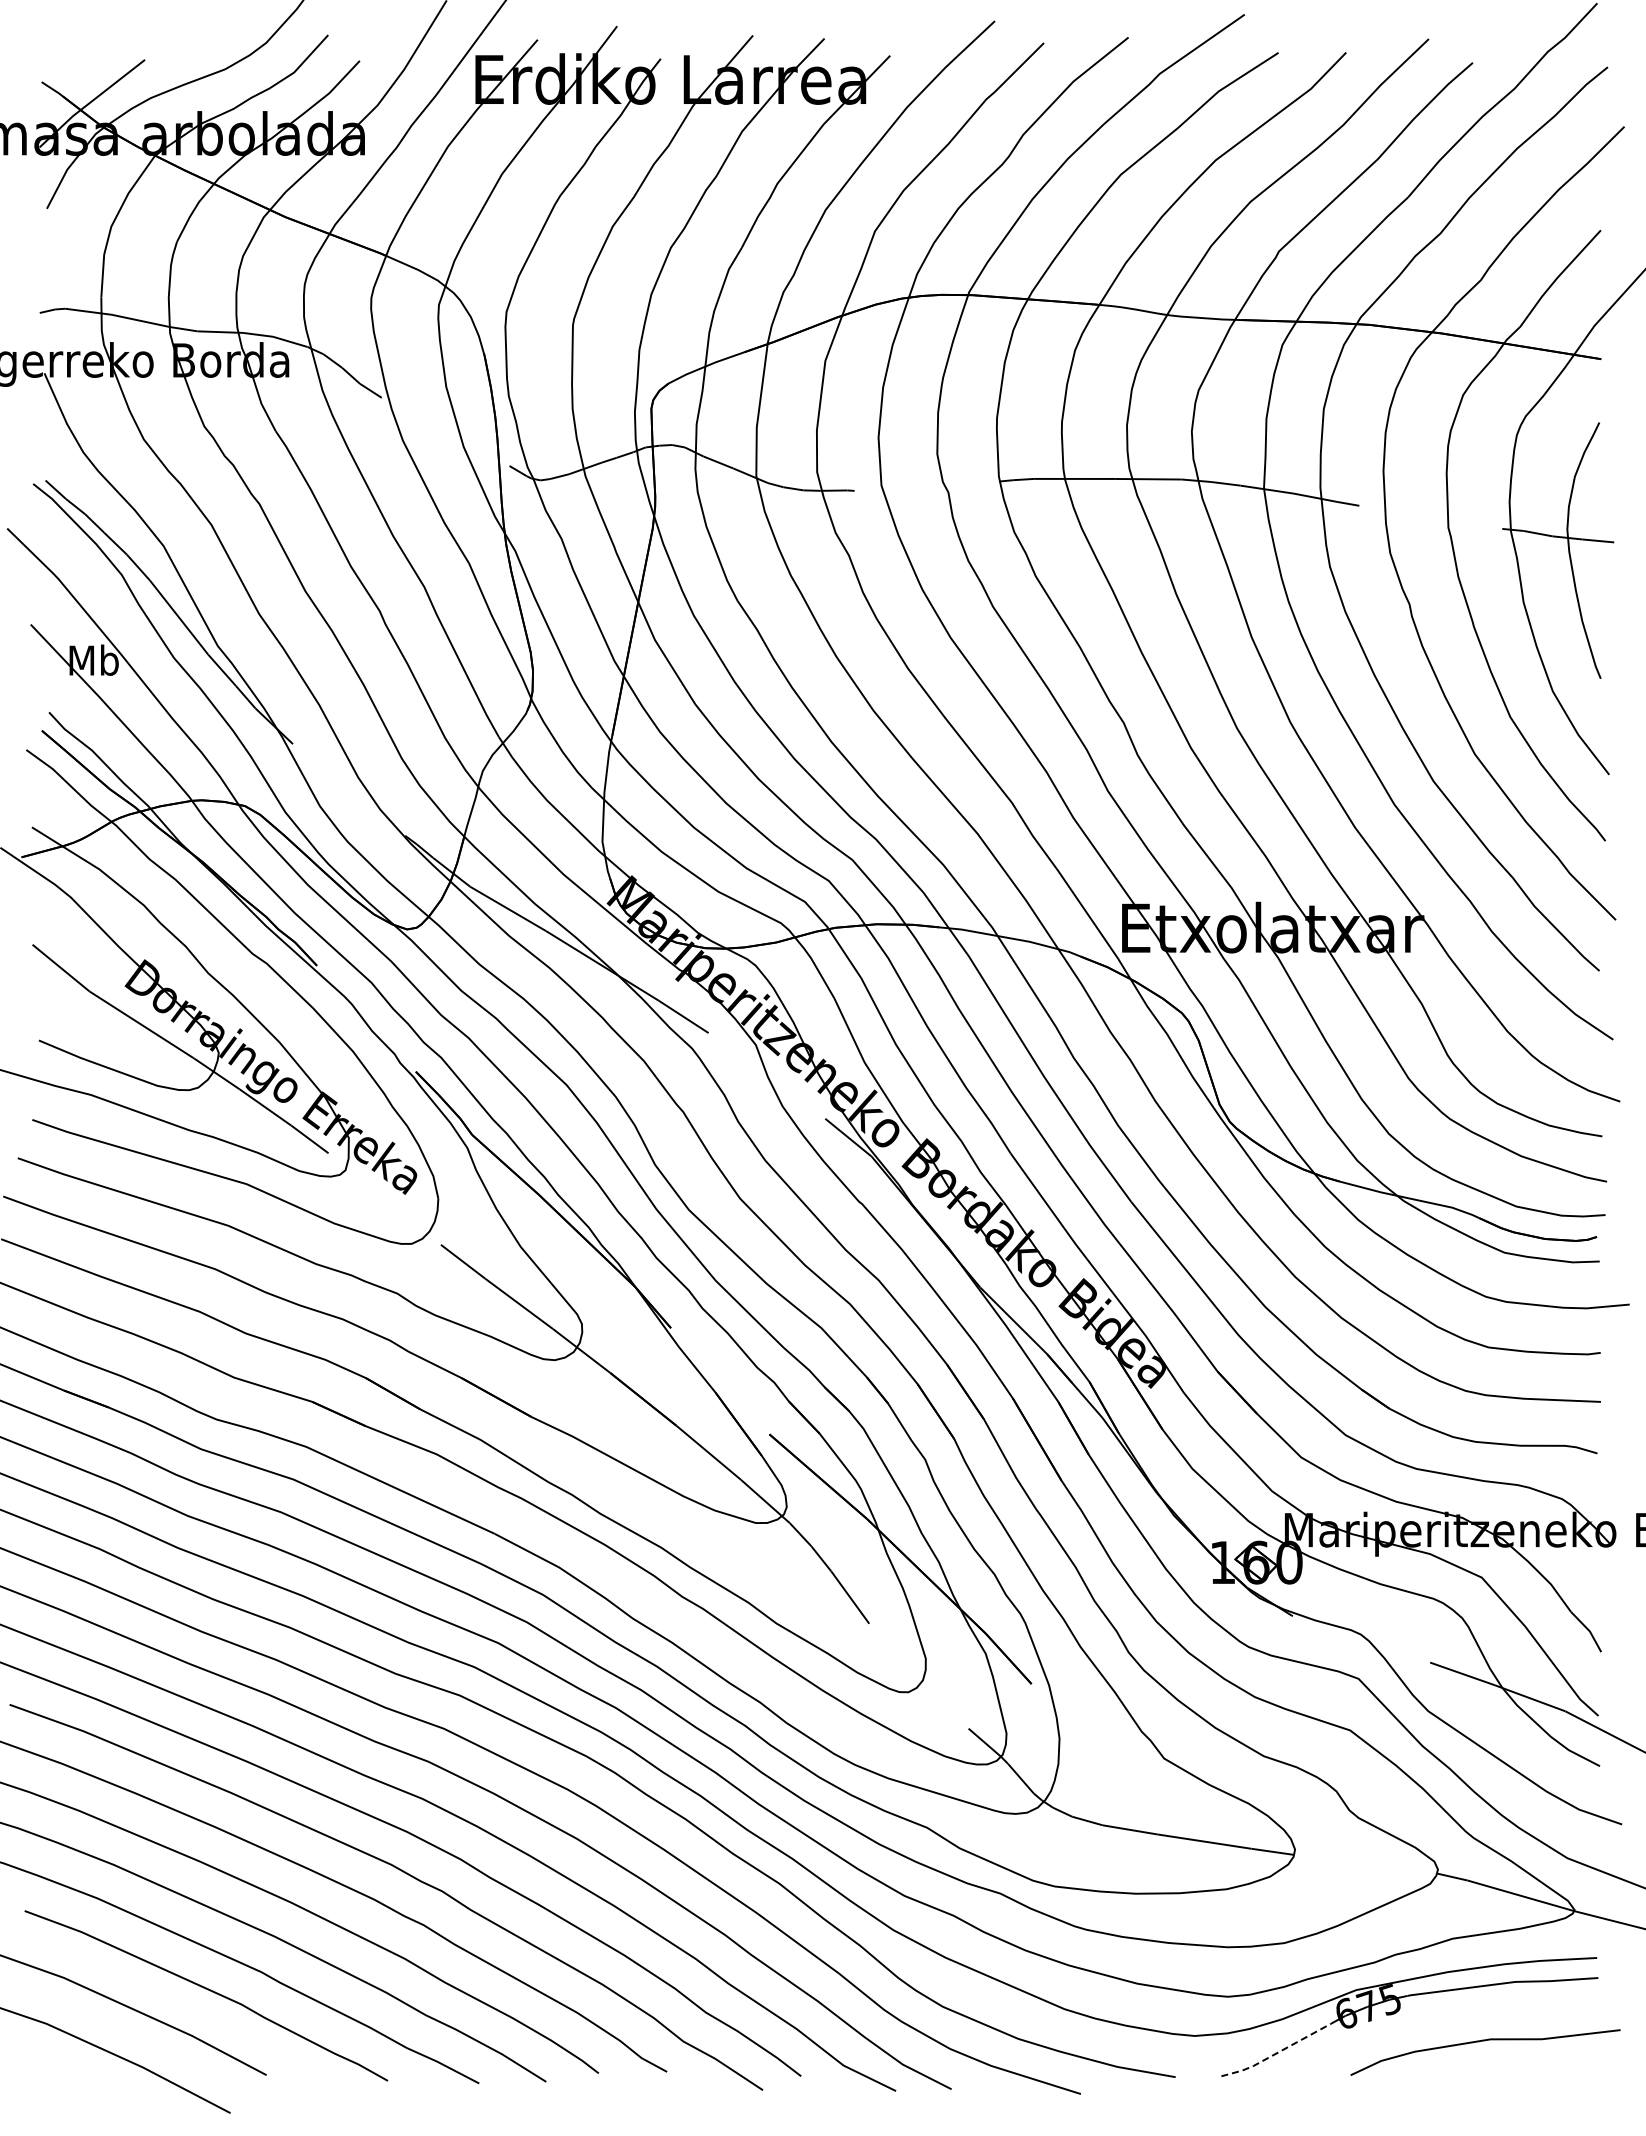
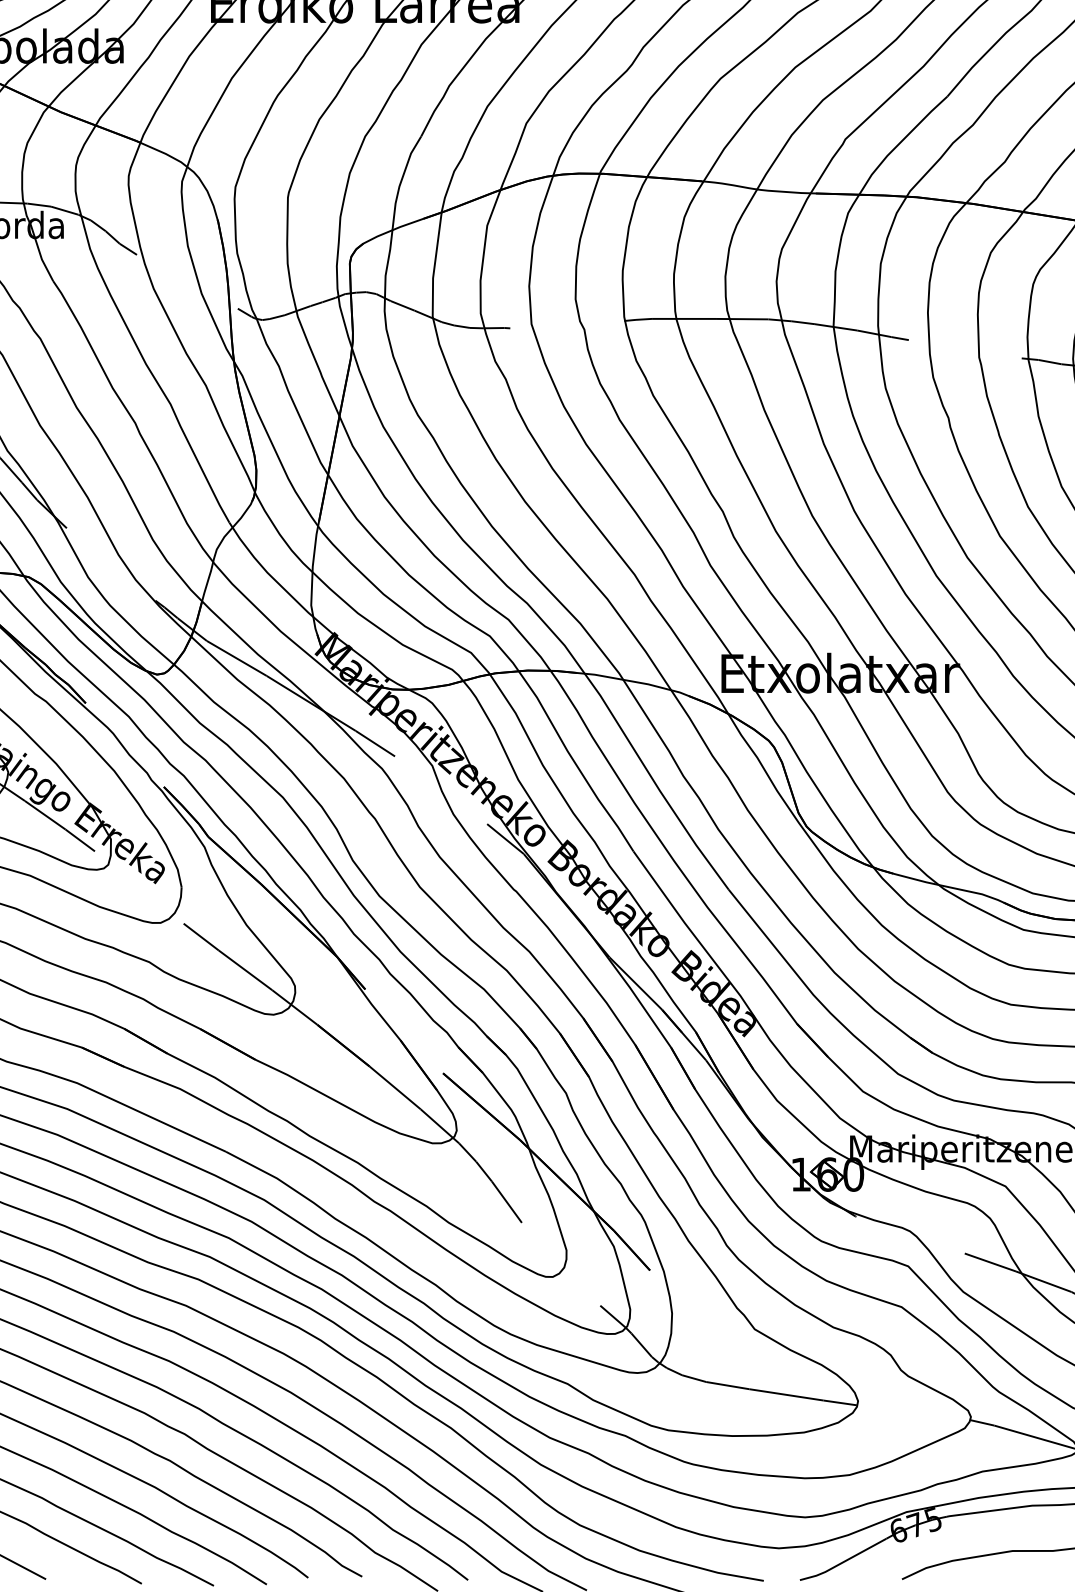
line: (1276, 2053) -> (843, 1562), dashed -> solid

